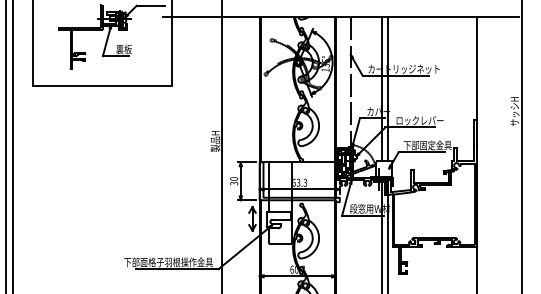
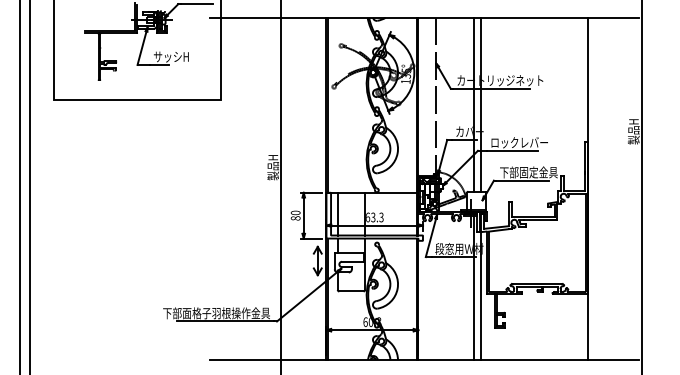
text: (130, 49) -> (170, 56), 裏板 -> サッシH
text: (514, 111) -> (633, 131), サッシH -> 製品H
text: (233, 183) -> (295, 218), 30 -> 80

